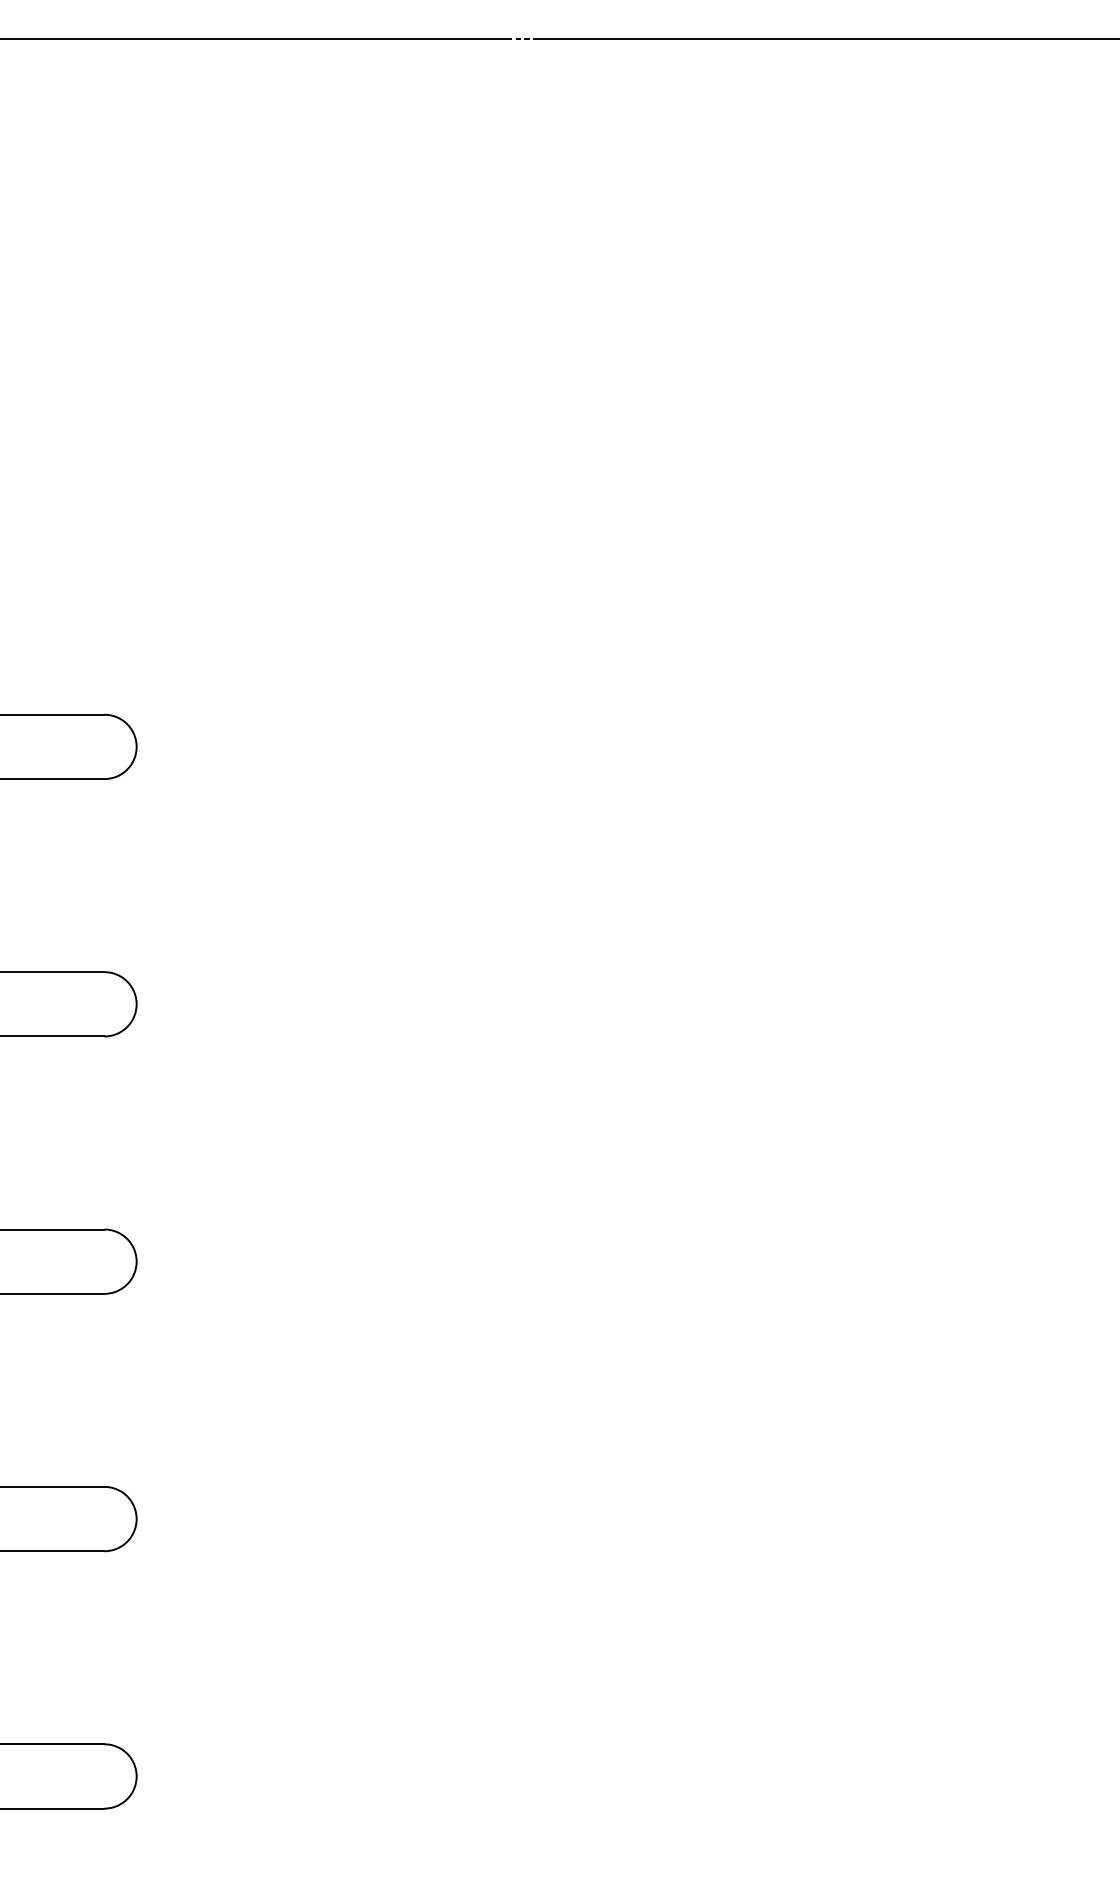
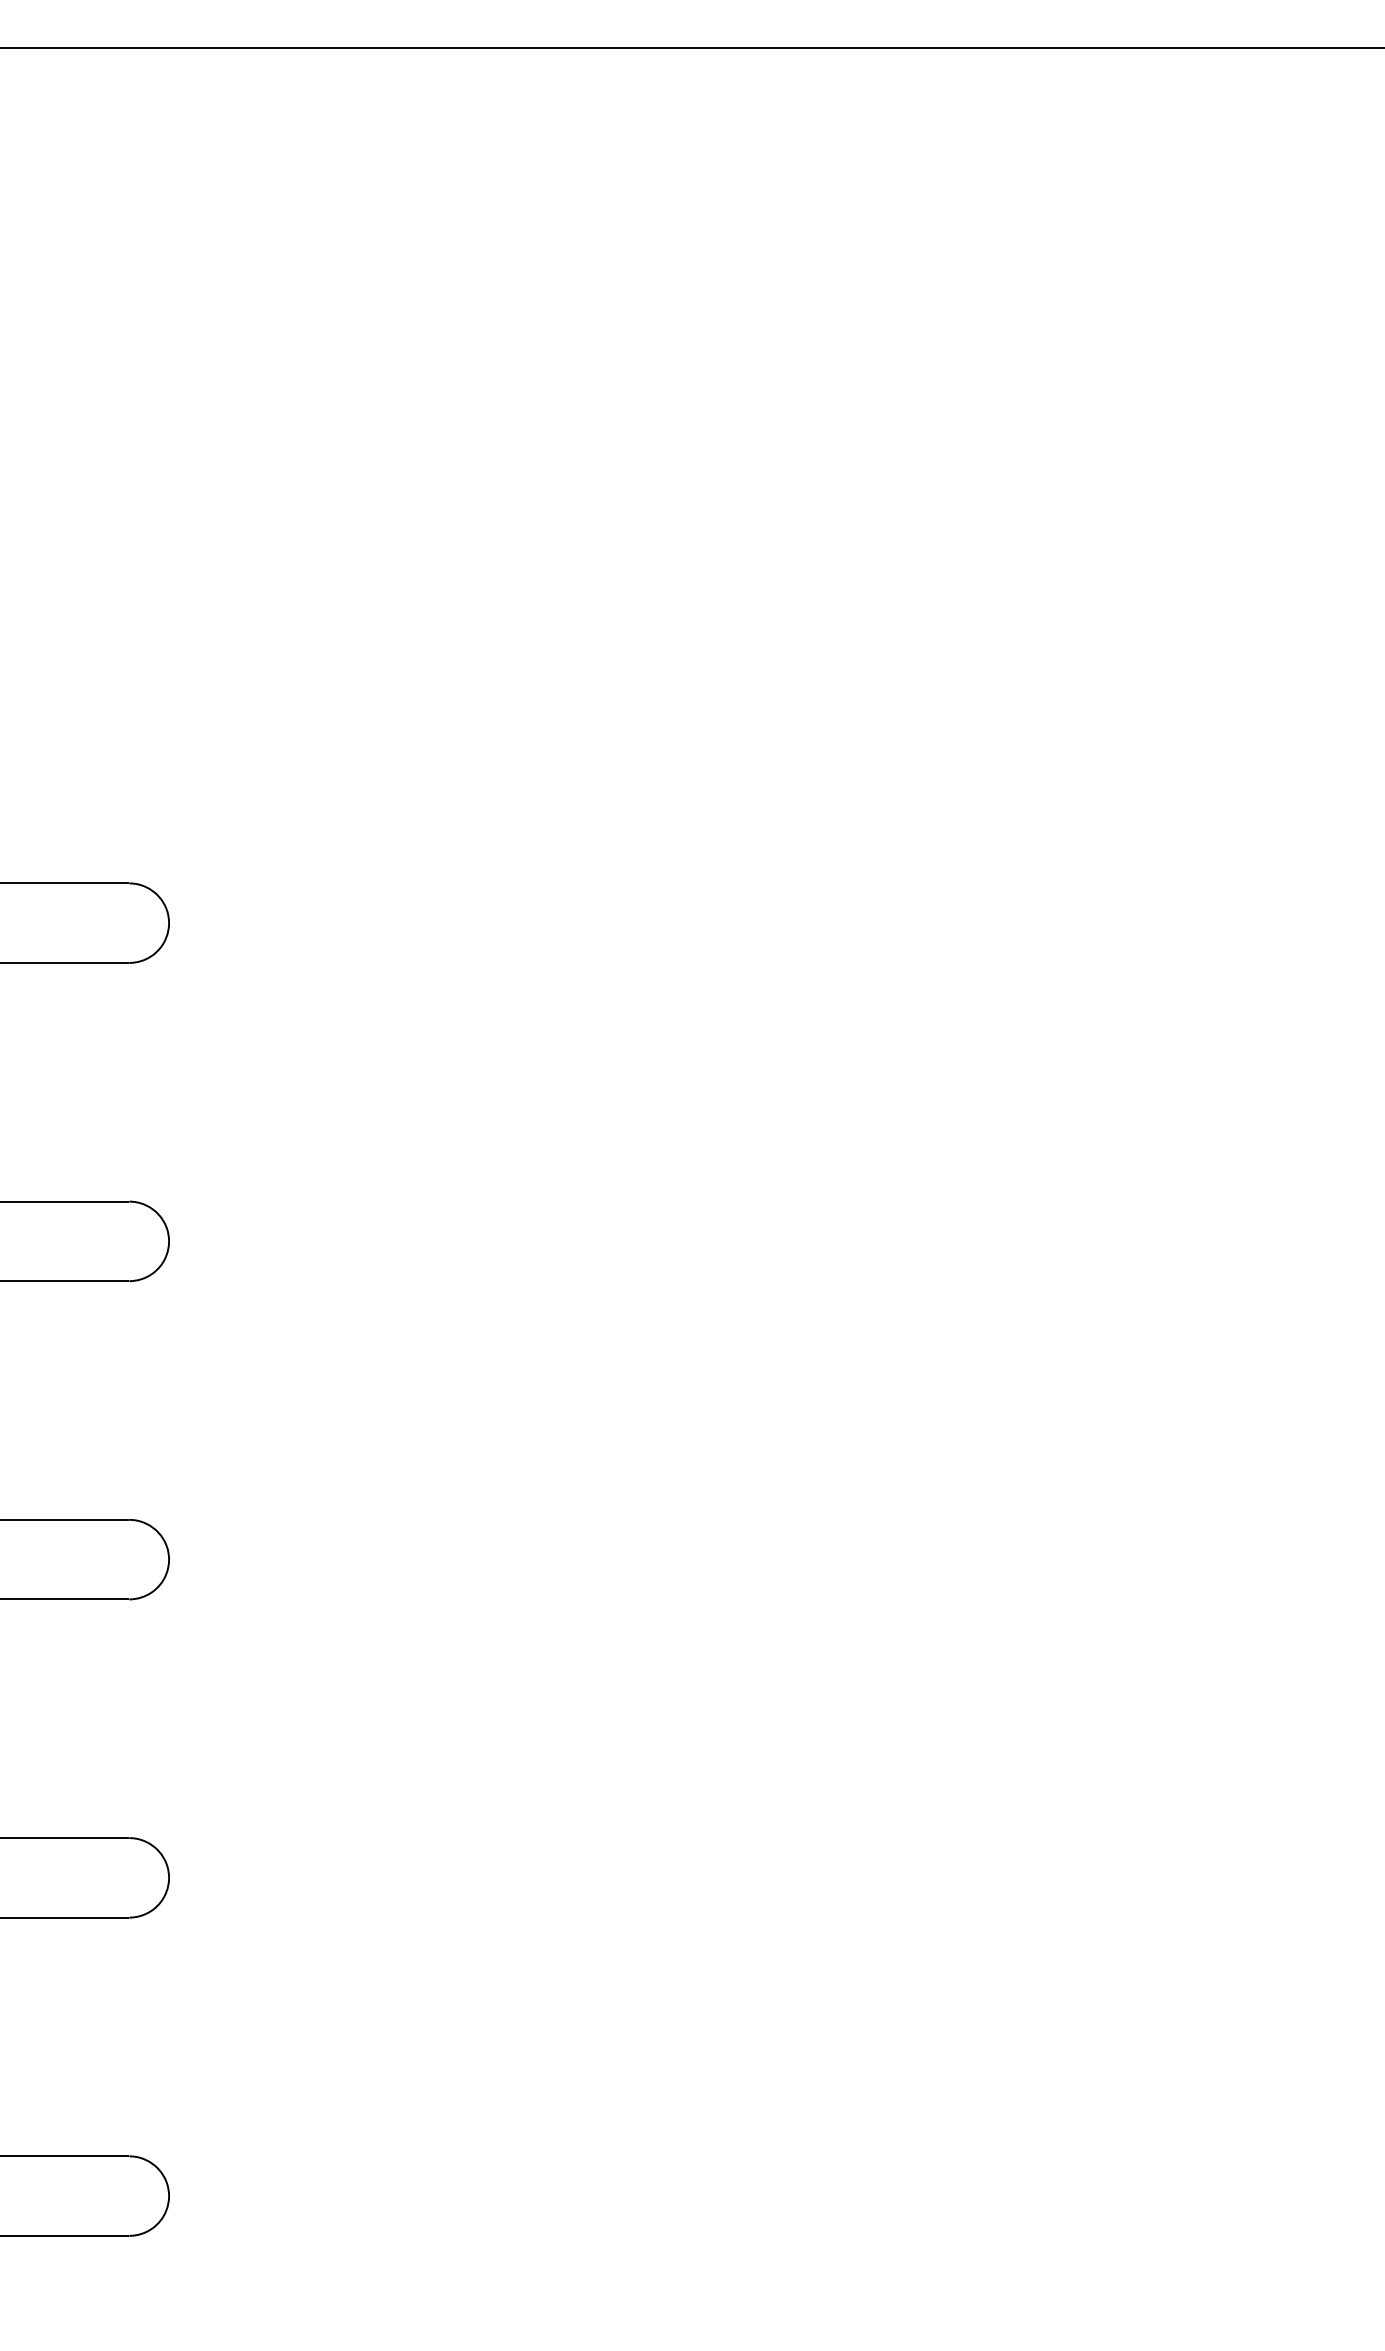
line: (522, 39) -> (646, 48), dashed -> solid

